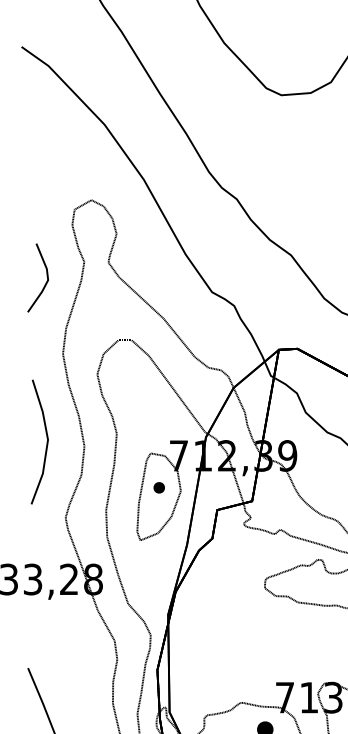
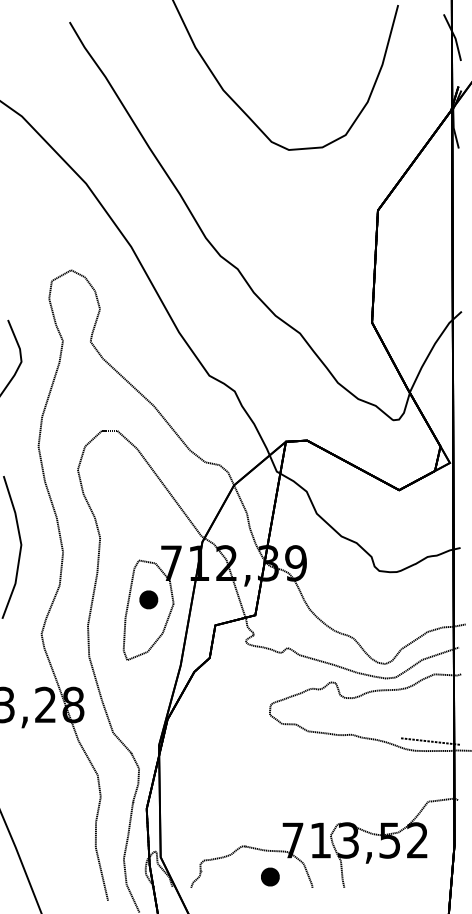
part: (158, 487) -> (148, 599), size x1.43

